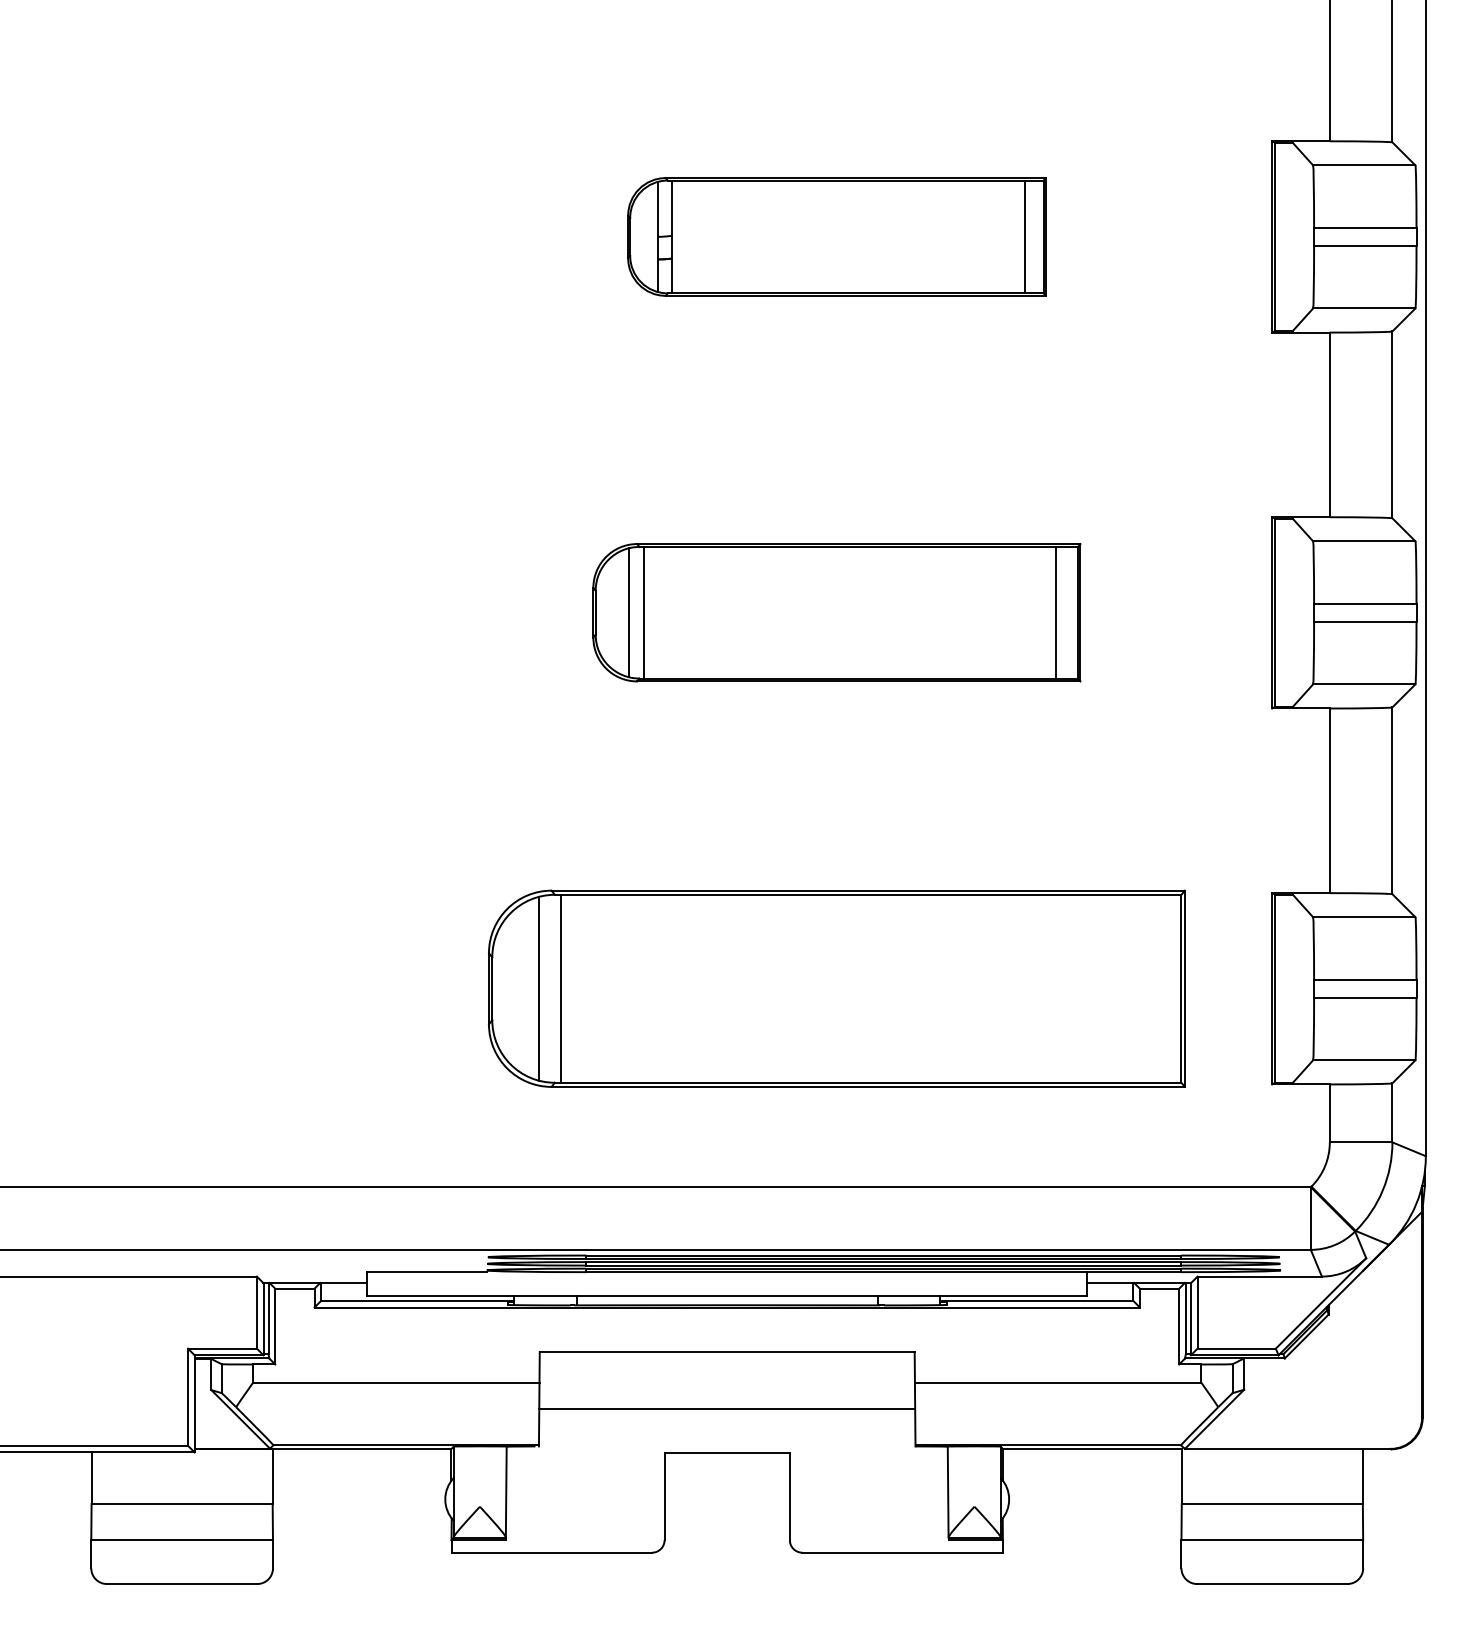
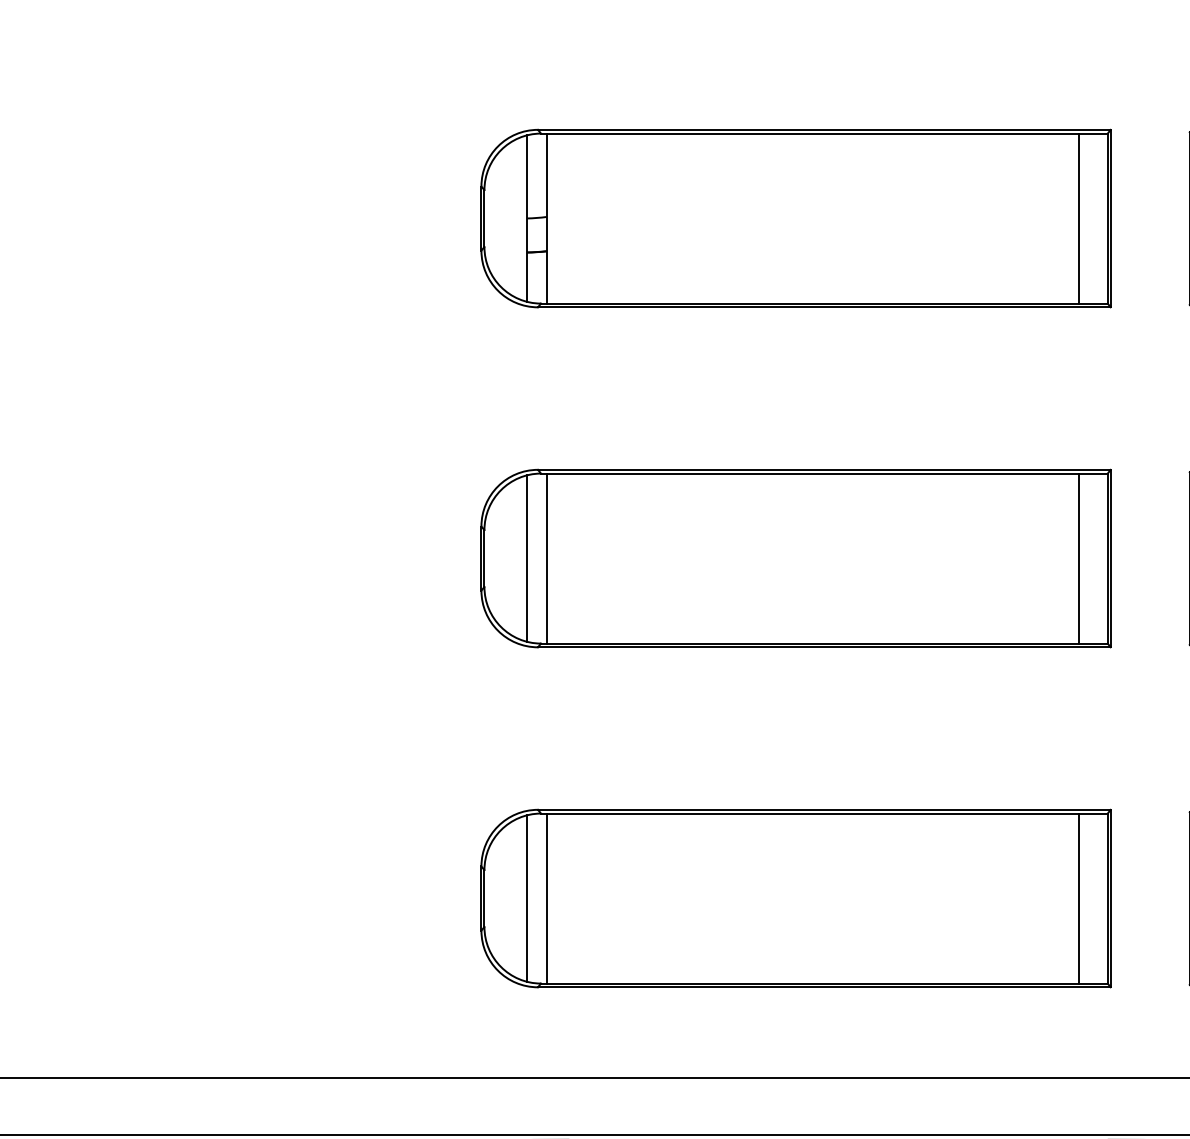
part: (836, 236) -> (795, 218), size x1.67
part: (836, 612) -> (795, 558), size x1.43
line: (1150, 988) -> (1079, 898), added

